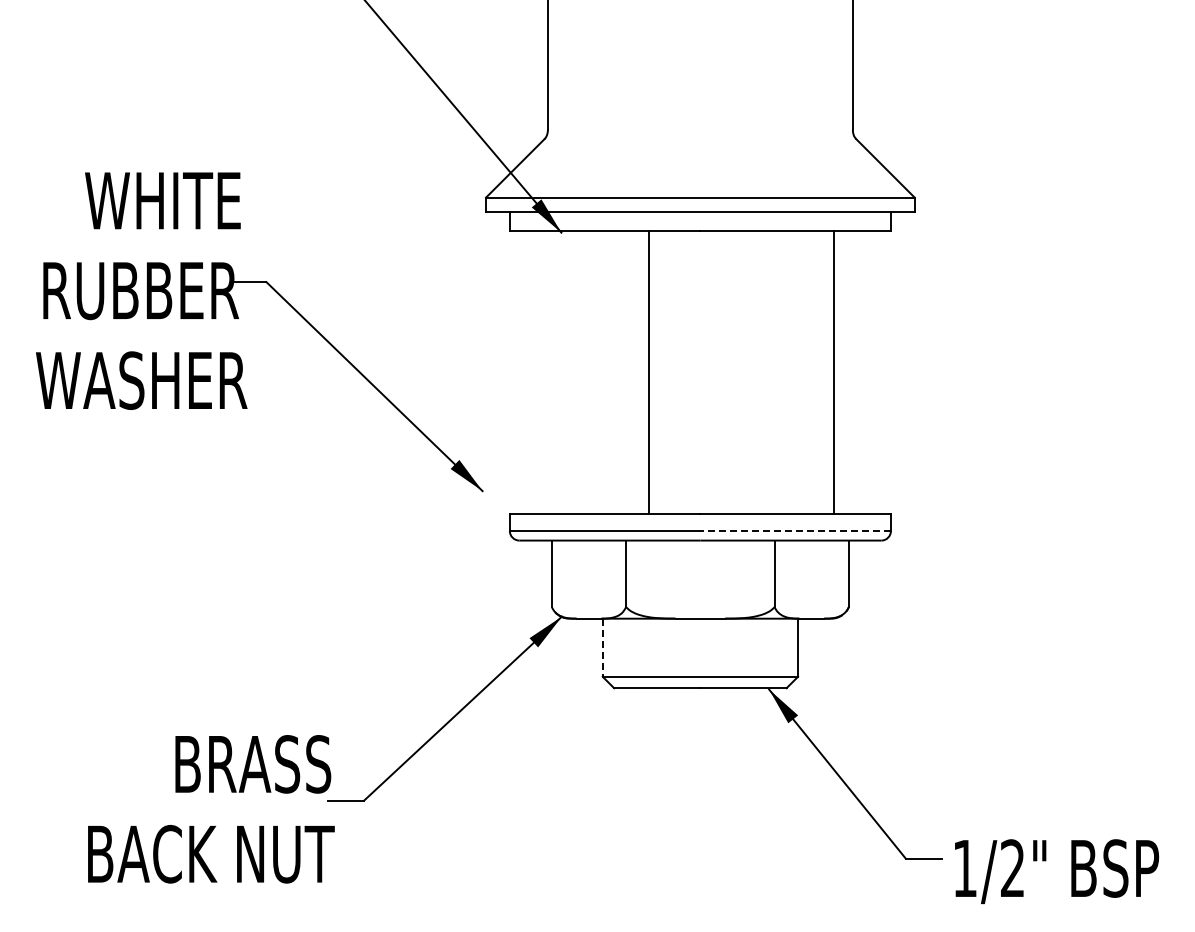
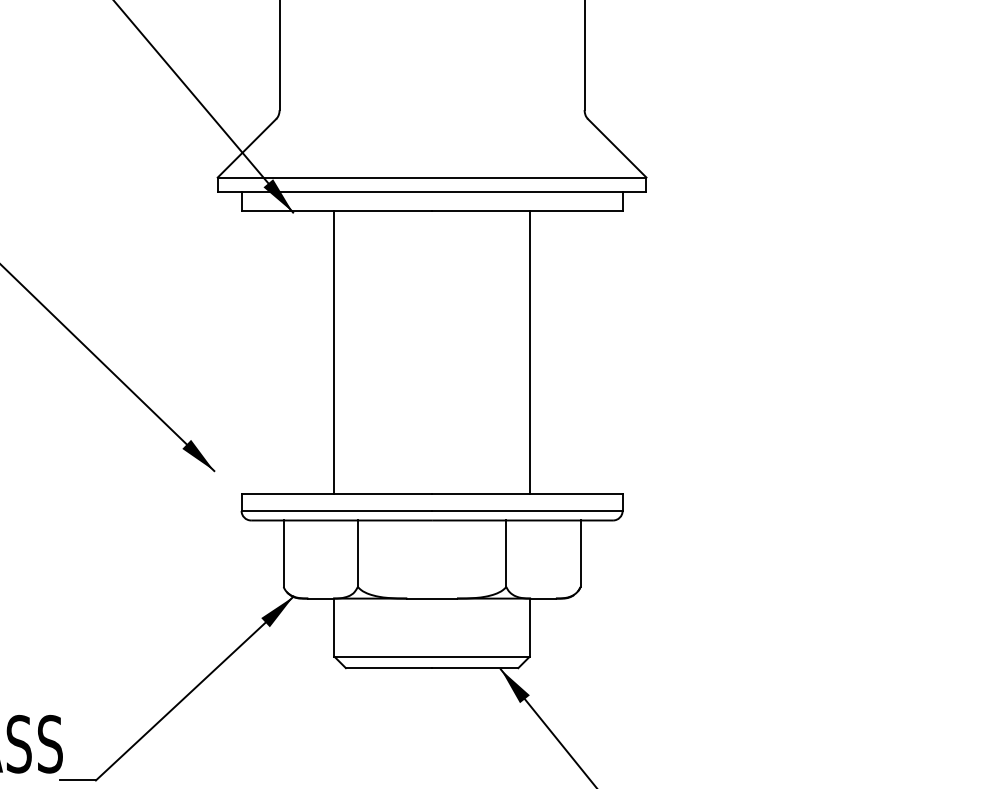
line: (648, 371) -> (334, 351), moved
line: (834, 371) -> (530, 351), moved
line: (795, 531) -> (527, 511), dashed -> solid
line: (602, 648) -> (334, 628), dashed -> solid

